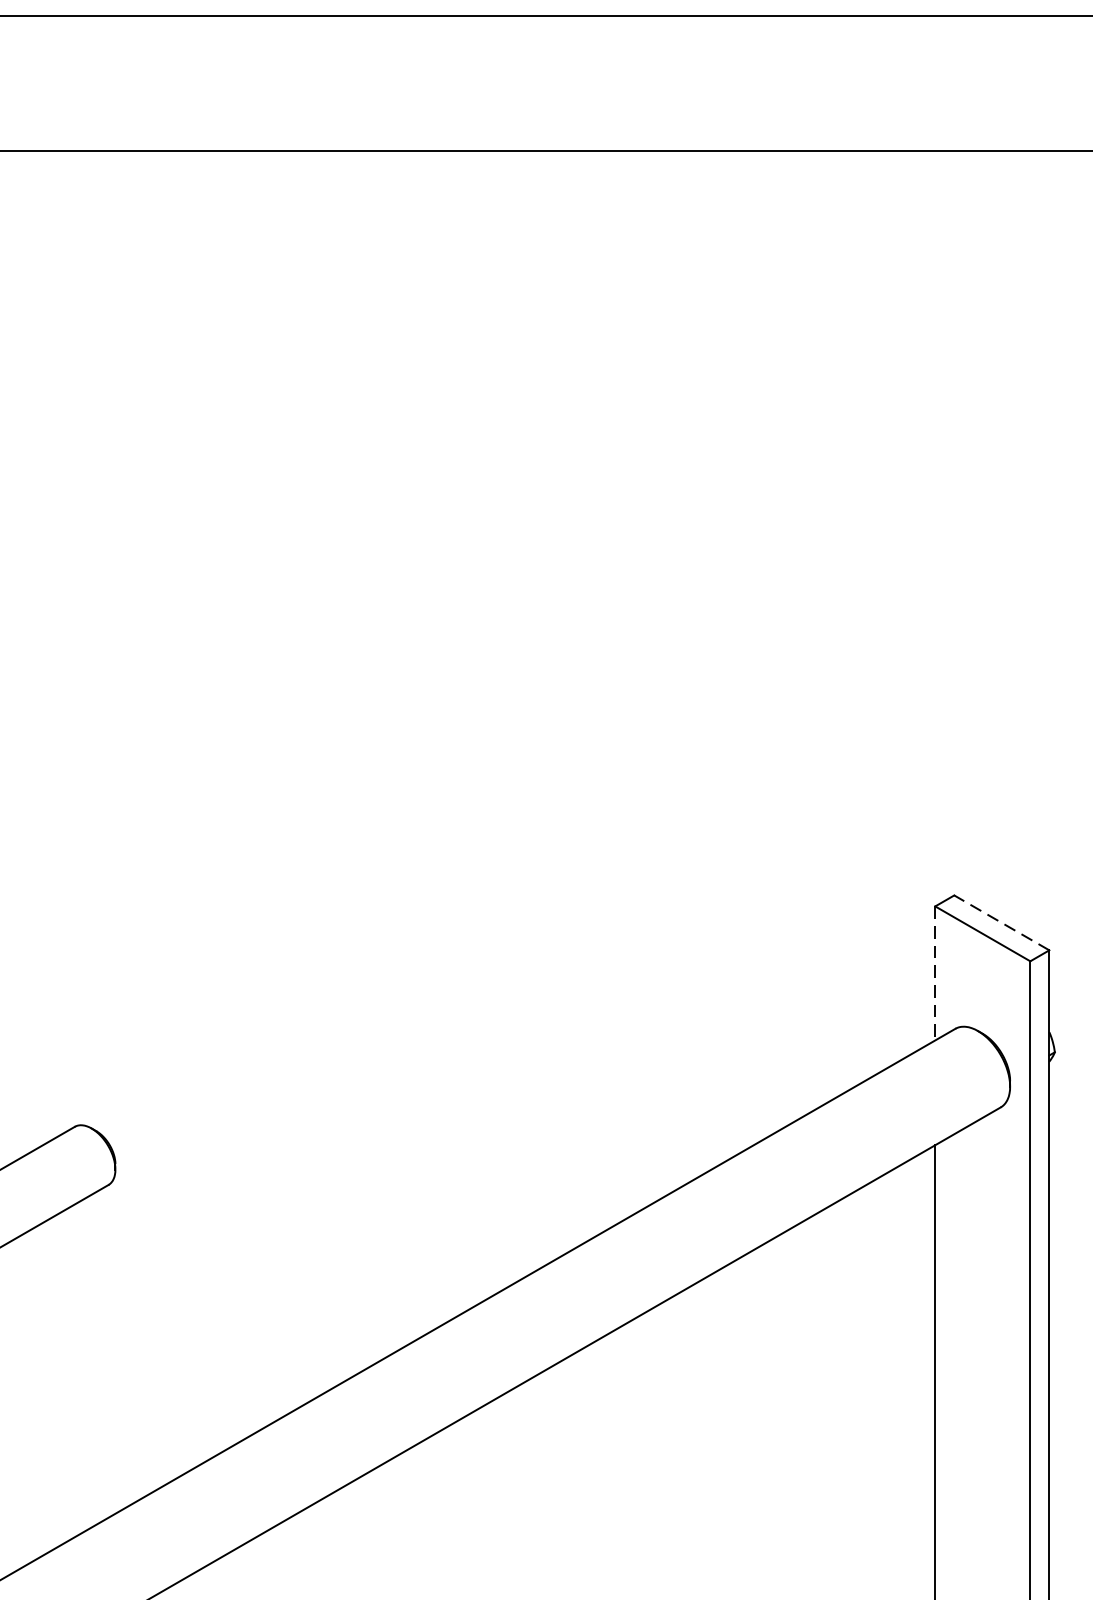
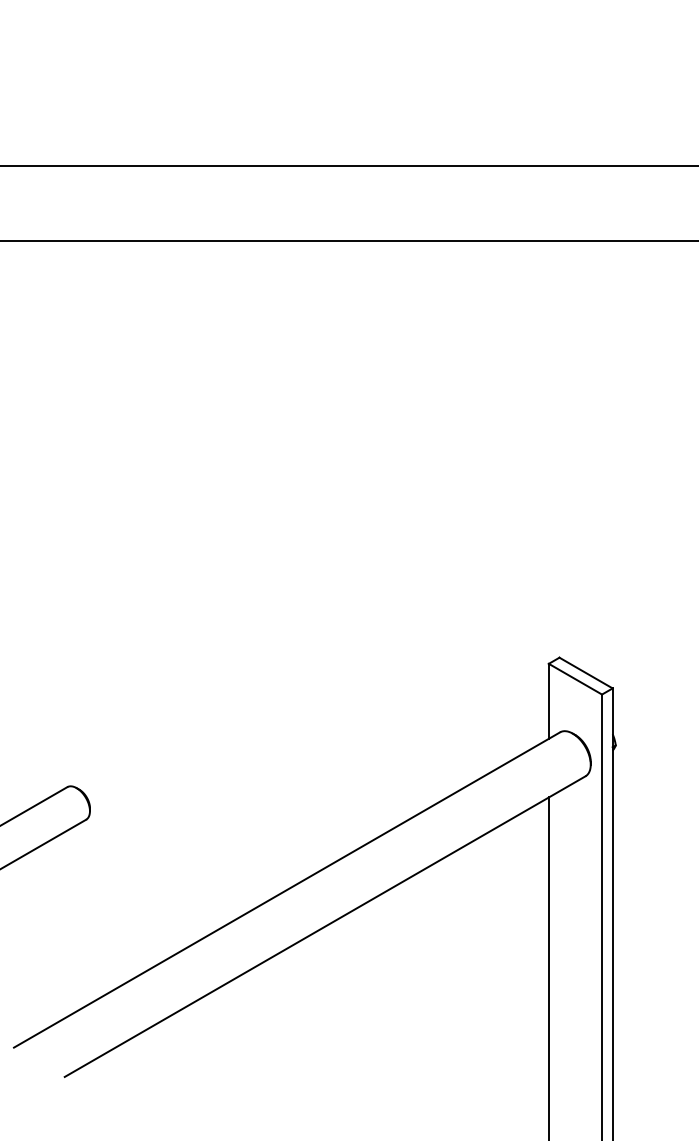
line: (1002, 923) -> (586, 673), dashed -> solid
line: (934, 973) -> (548, 701), dashed -> solid

